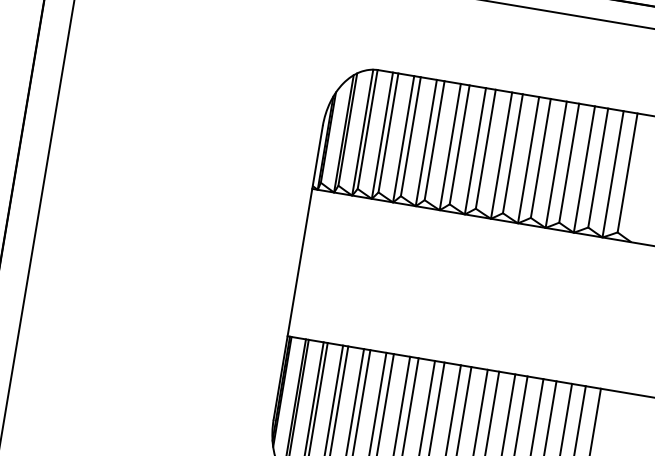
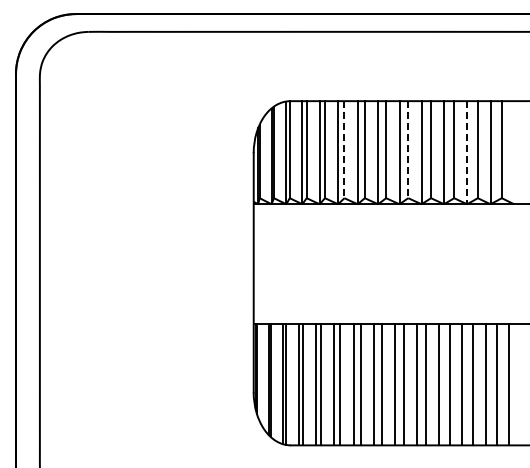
line: (434, 140) -> (344, 149), solid -> dashed
line: (513, 153) -> (408, 149), solid -> dashed
line: (584, 169) -> (467, 152), solid -> dashed

